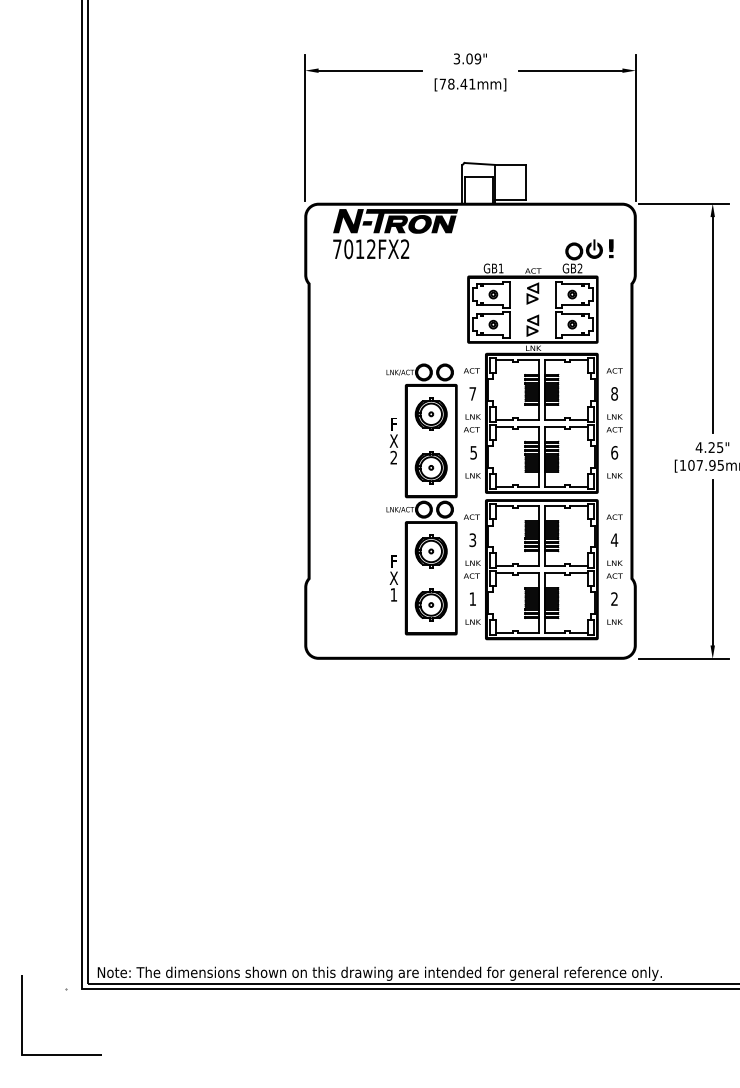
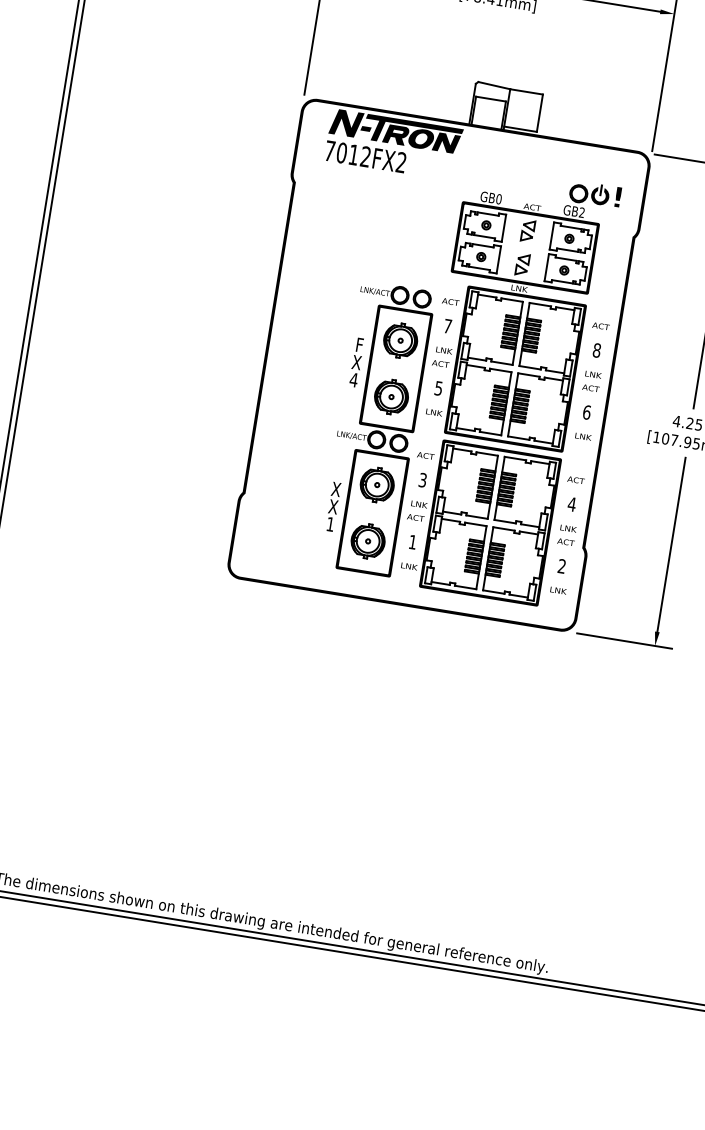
text: (500, 268) -> (498, 199), GB1 -> GB0
text: (393, 457) -> (353, 379), 2 -> 4
text: (393, 561) -> (335, 489), F -> X

